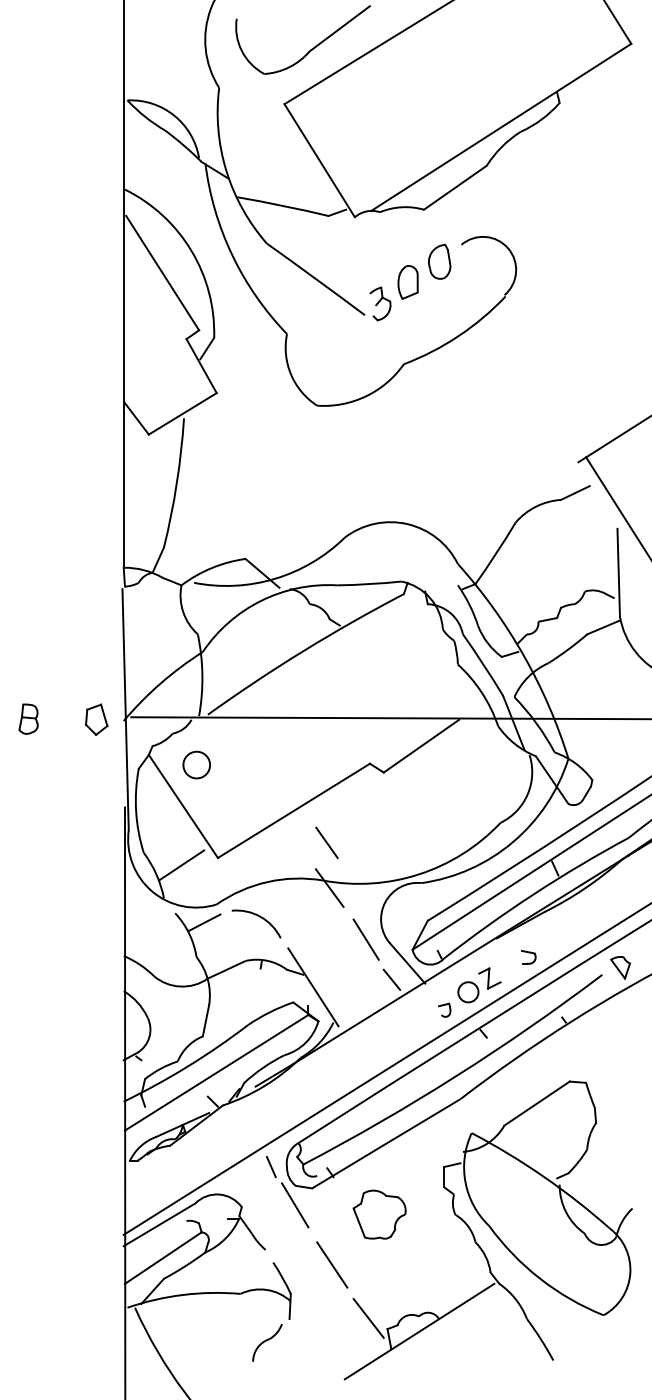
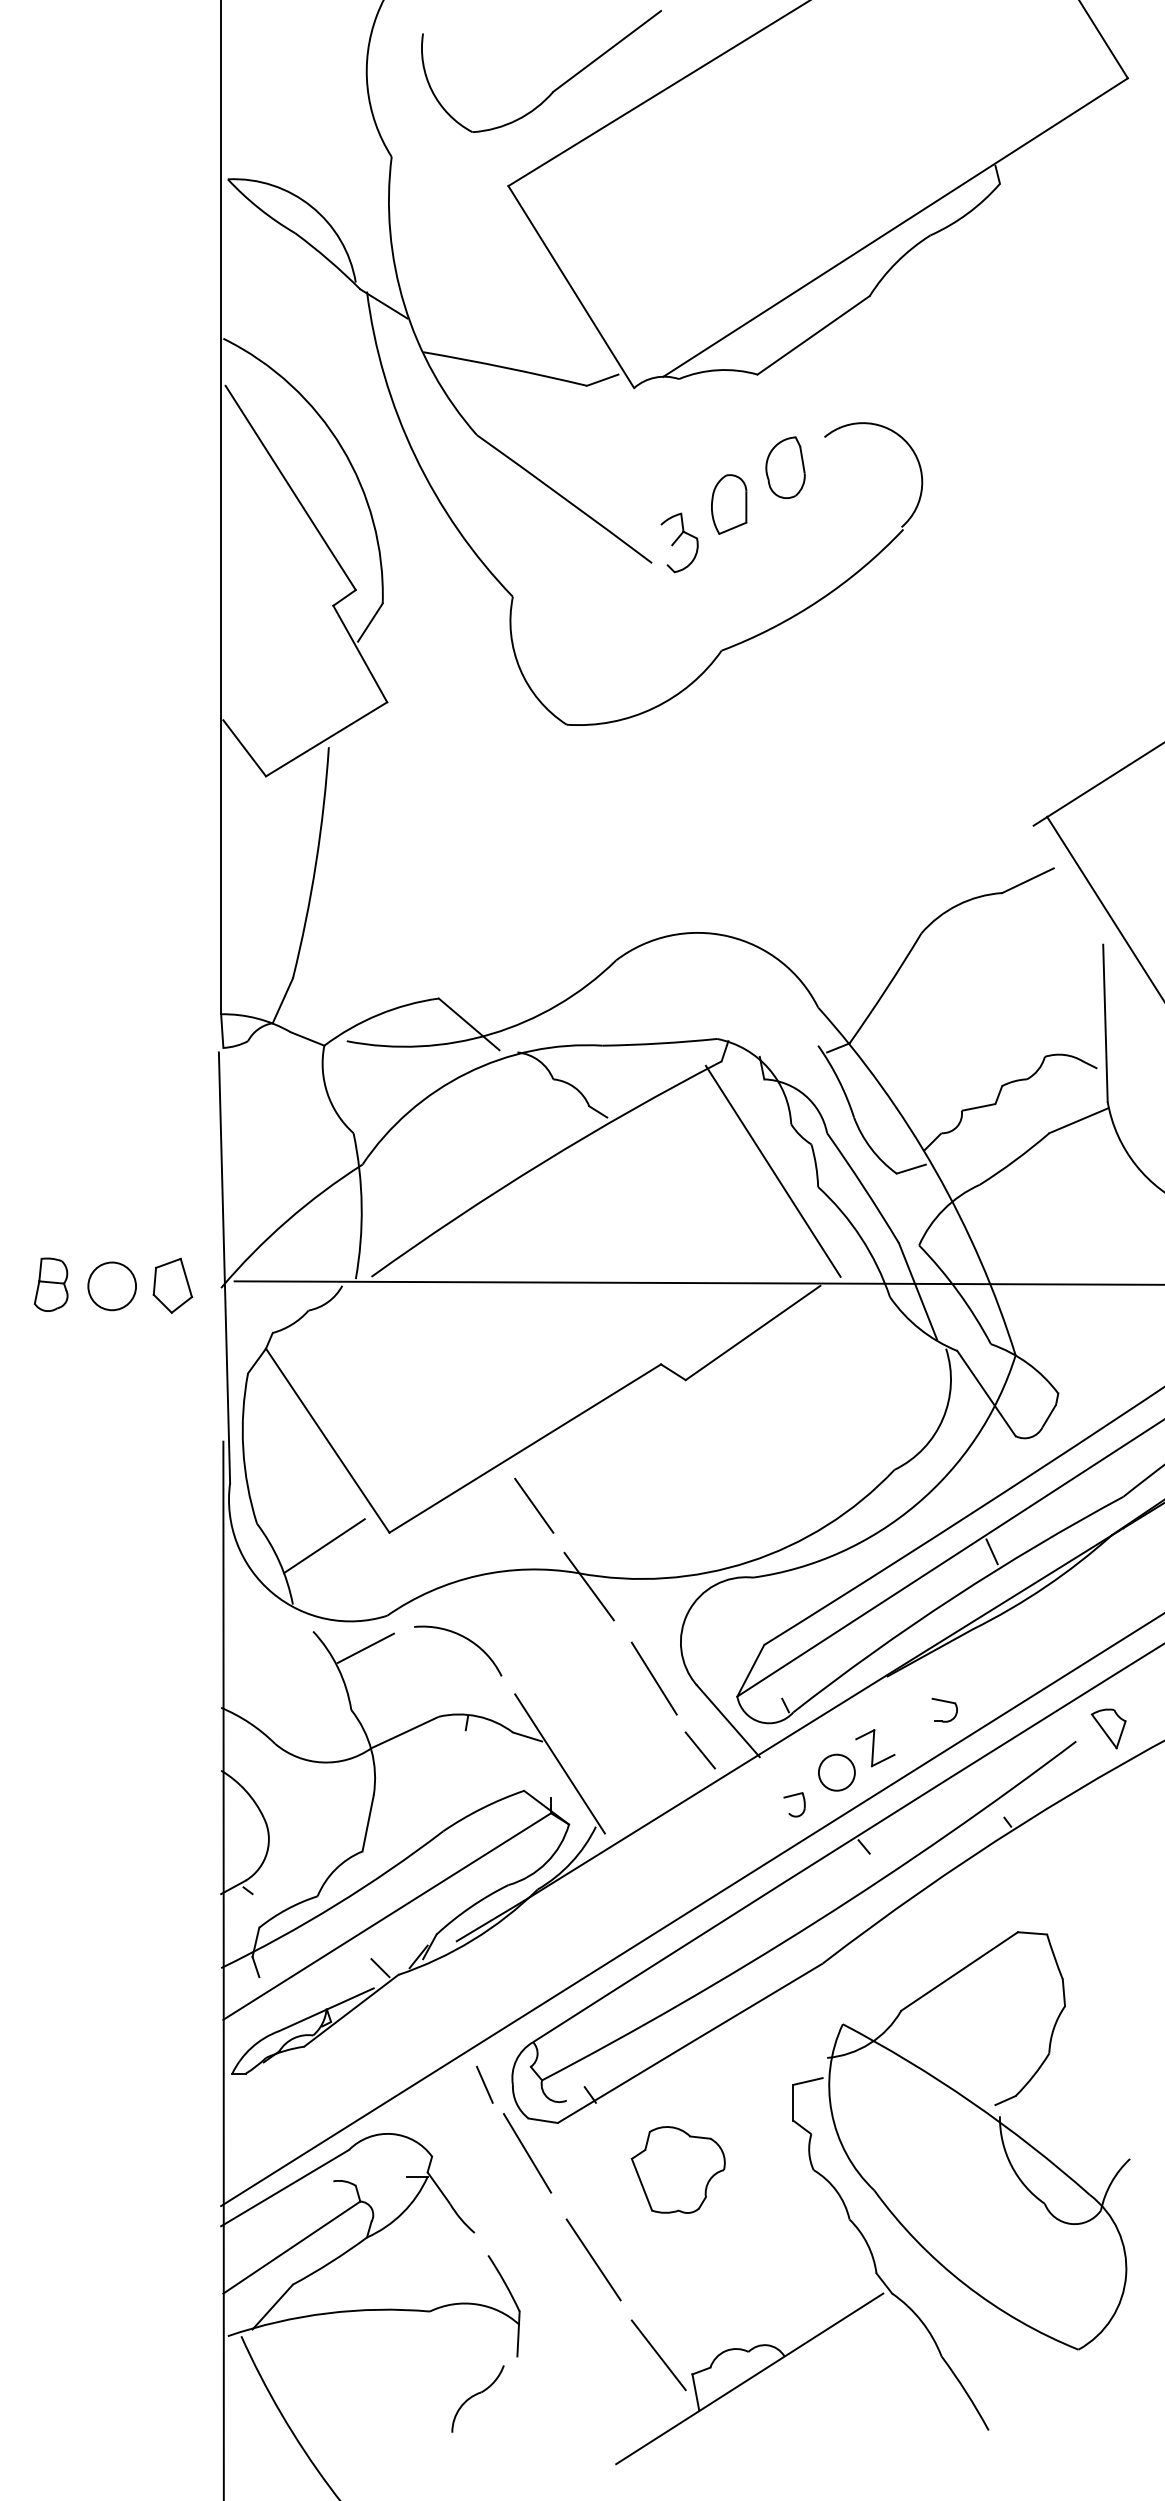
line: (432, 655) -> (772, 1171), added
circle: (196, 764) -> (111, 1285), moved
line: (326, 842) -> (533, 1505), moved

